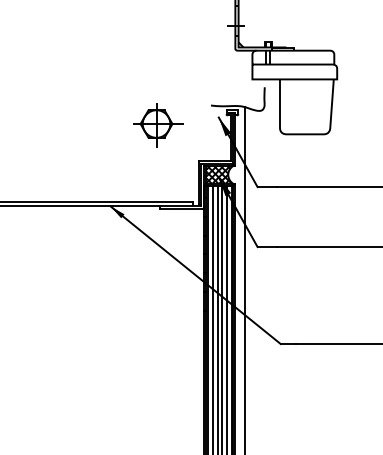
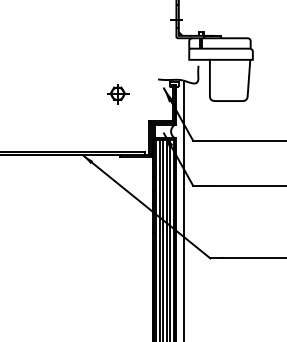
part: (158, 125) -> (118, 94), size x0.6
hatch: (219, 174) -> (164, 131), removed

